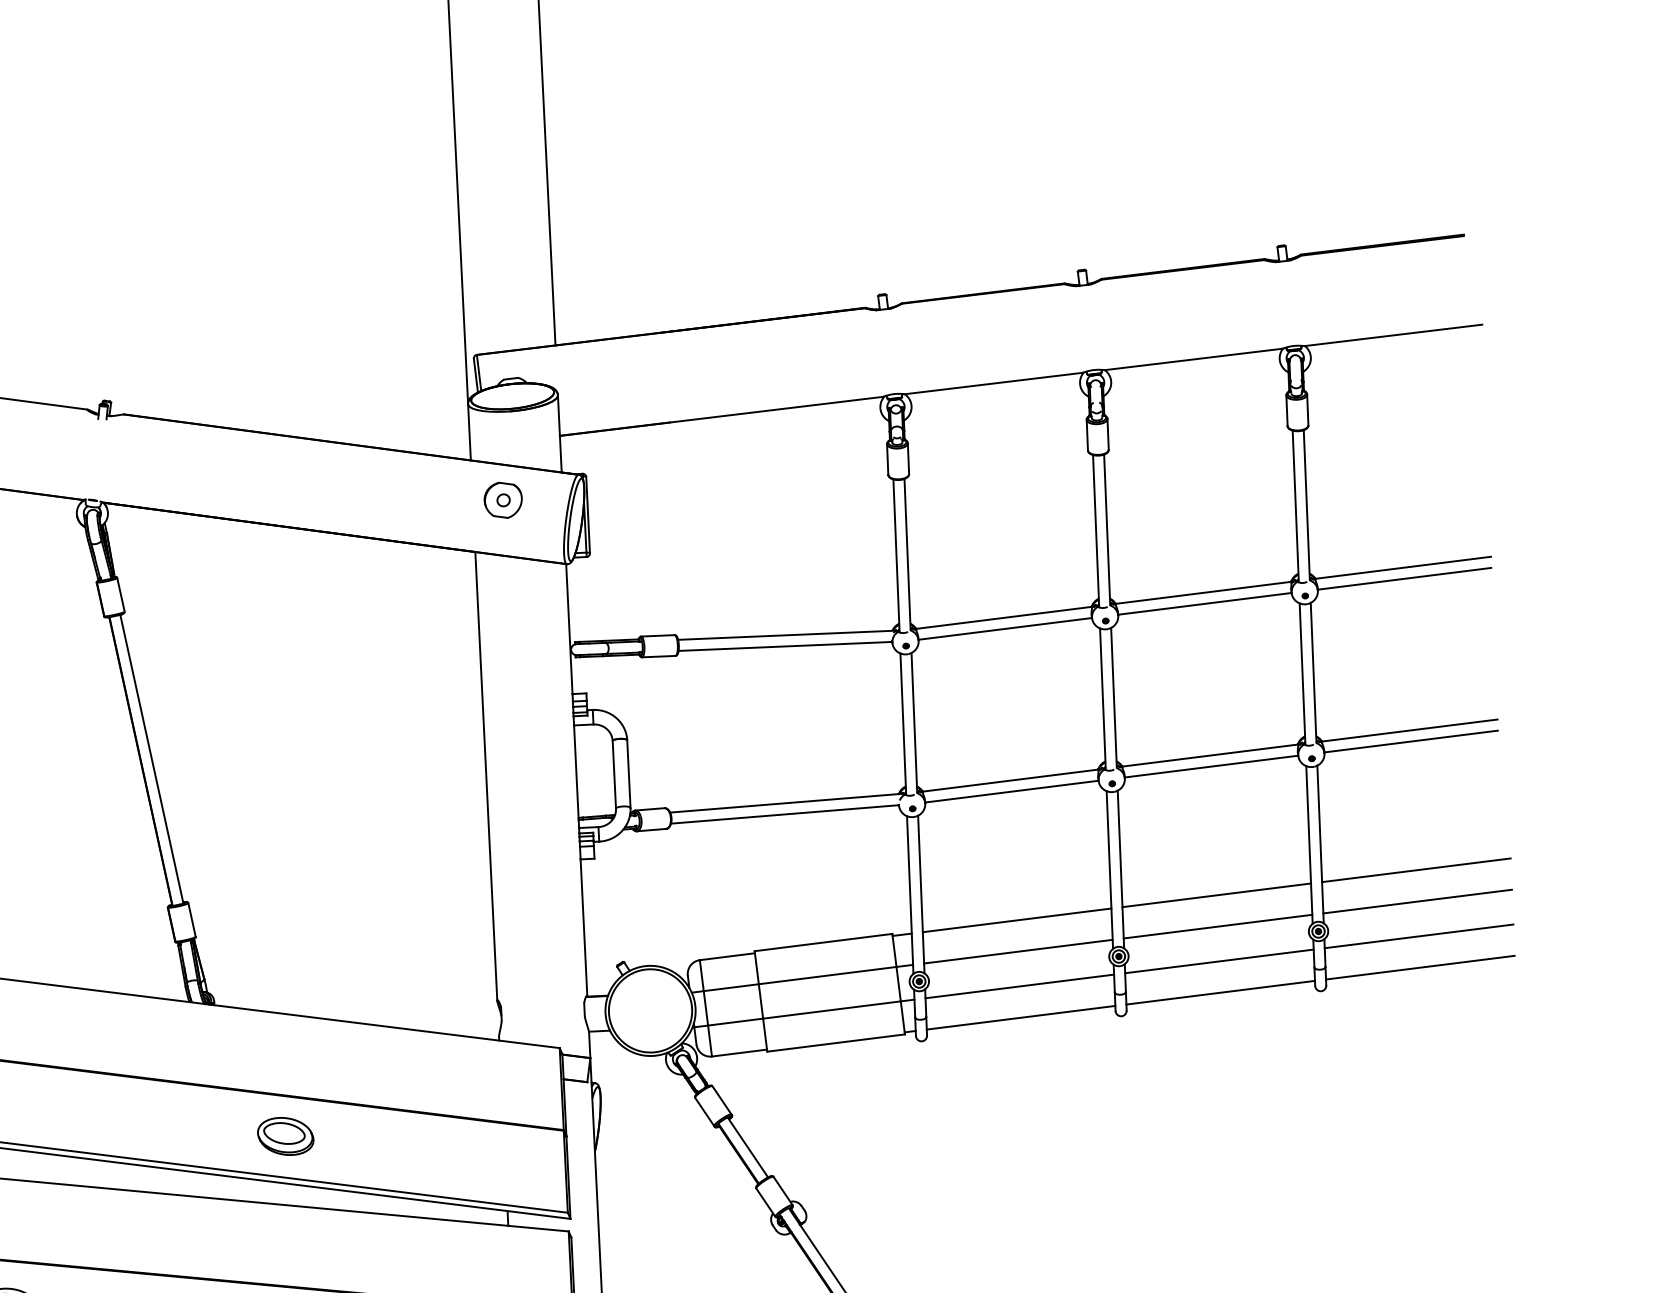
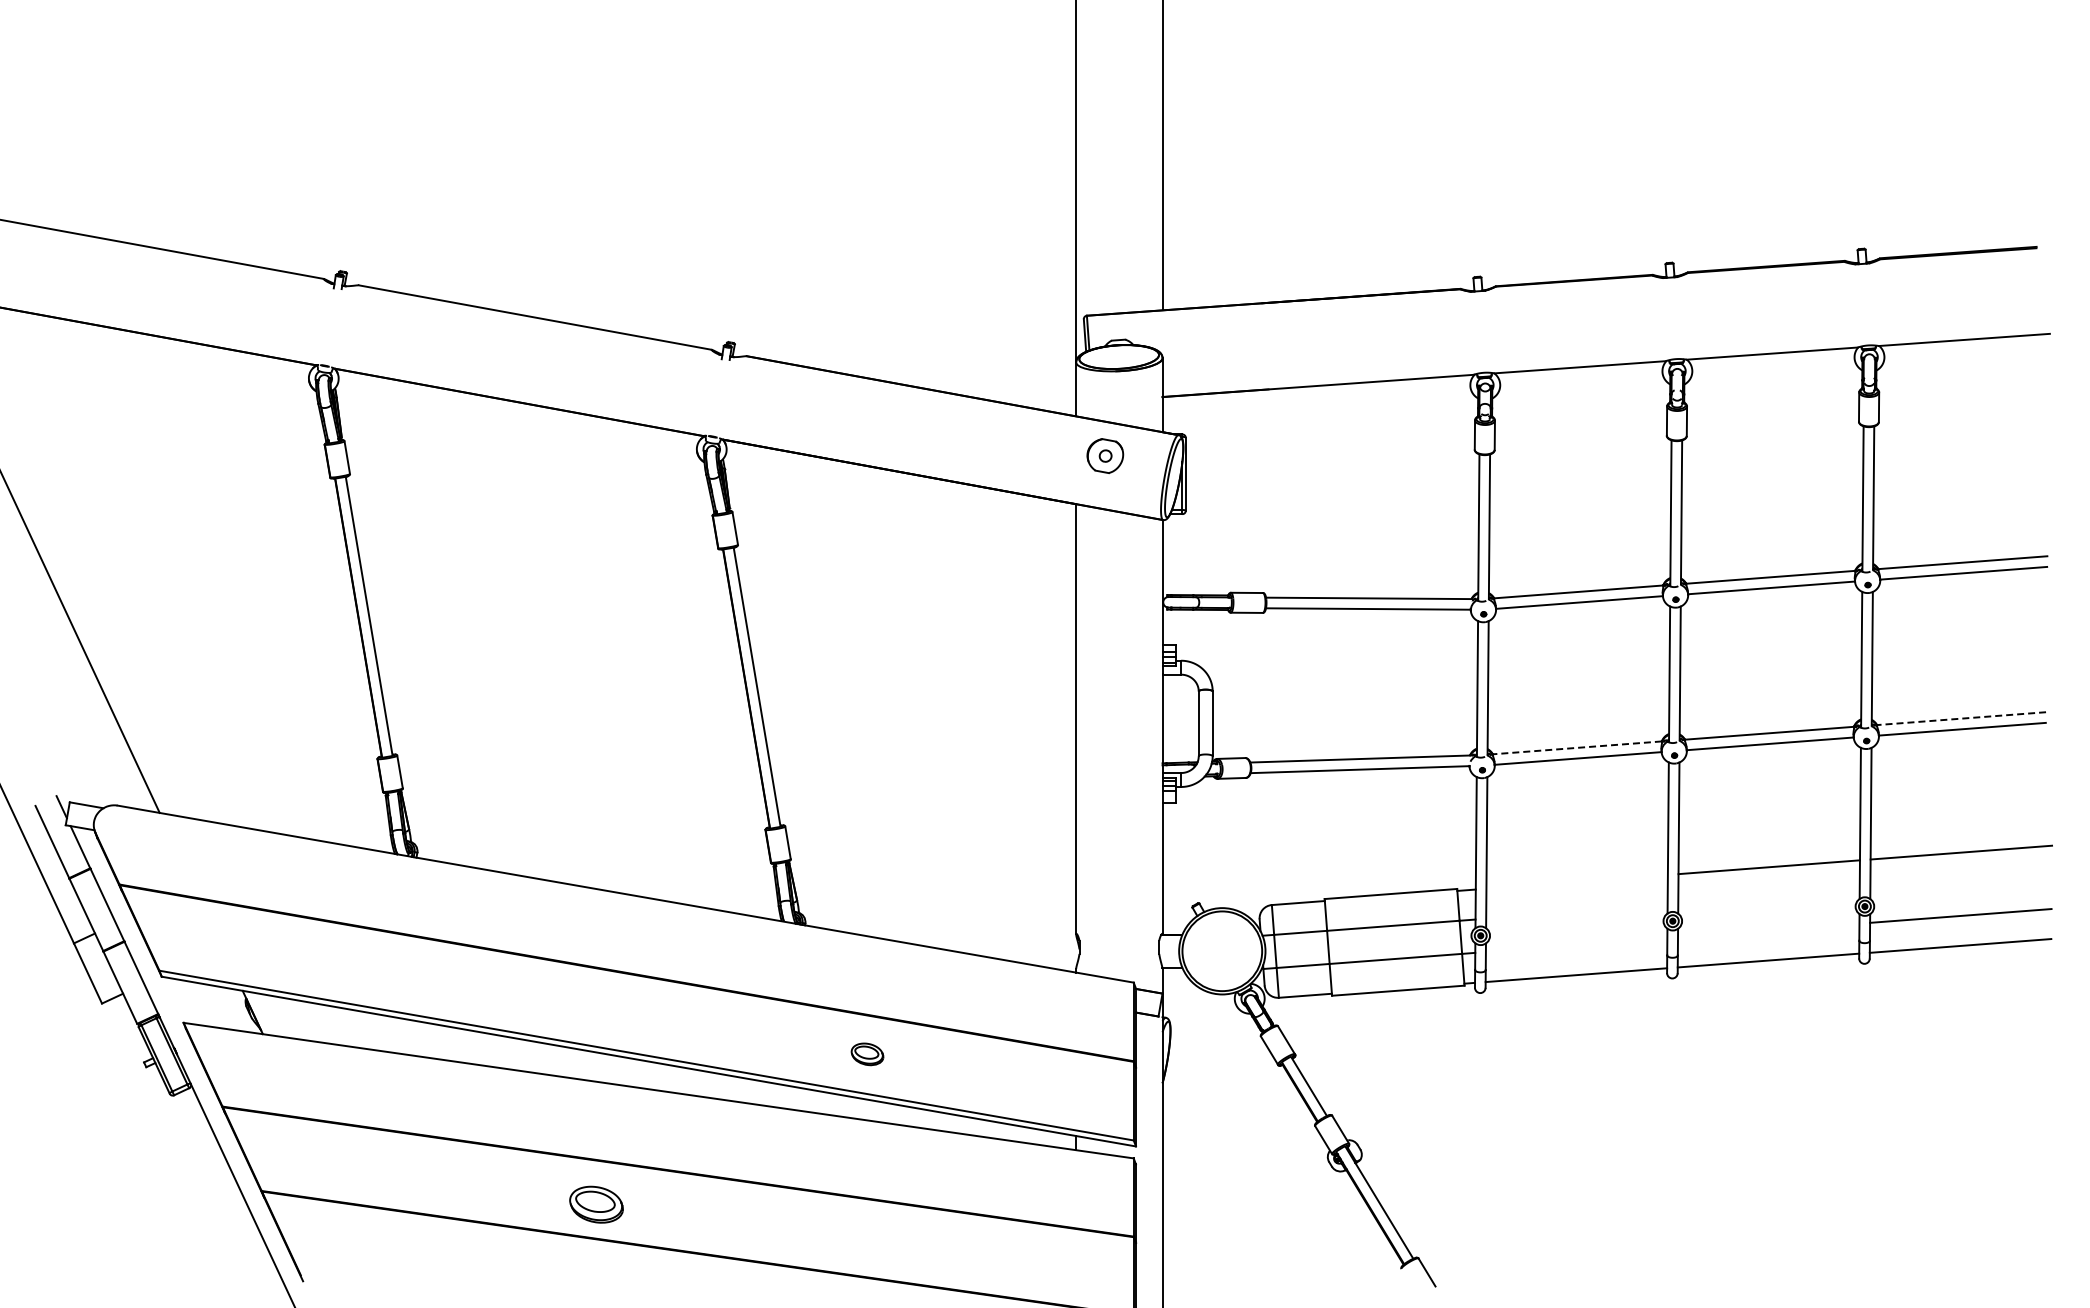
line: (1409, 730) -> (1961, 718), solid -> dashed
line: (1010, 780) -> (1577, 747), solid -> dashed
line: (1417, 901) -> (1960, 882), removed
line: (1016, 920) -> (1576, 881), removed
line: (1217, 926) -> (1768, 897), removed
line: (1017, 951) -> (1576, 911), removed
line: (1219, 961) -> (1768, 930), removed
line: (1019, 986) -> (1576, 945), removed
part: (285, 1136) -> (867, 1054), size x0.6

